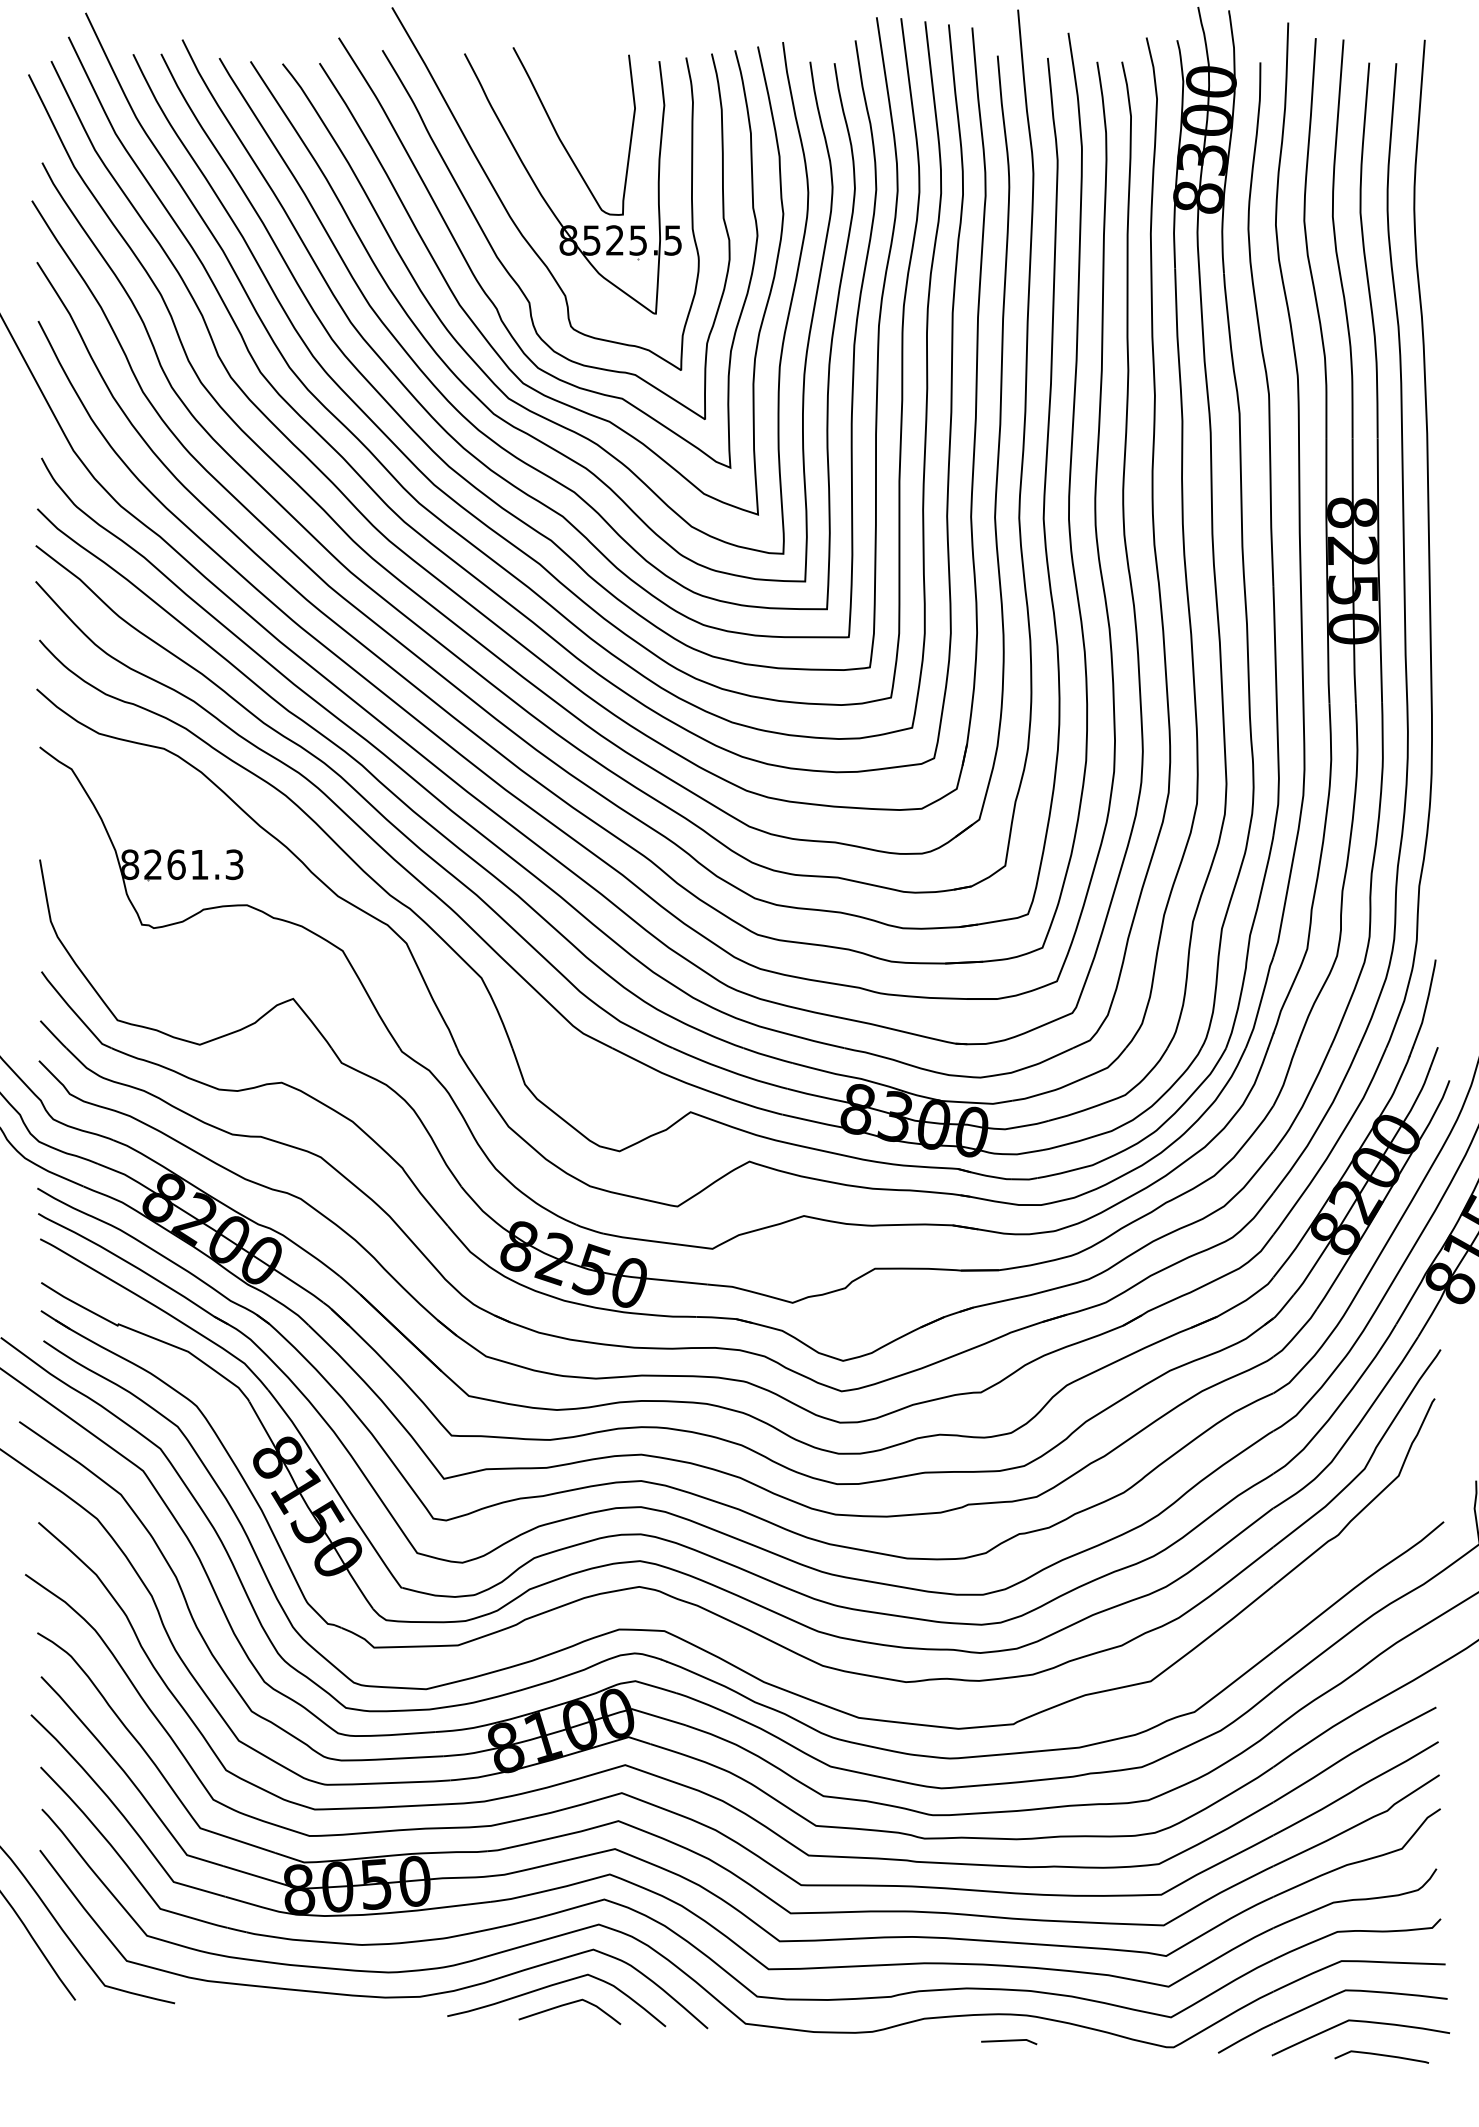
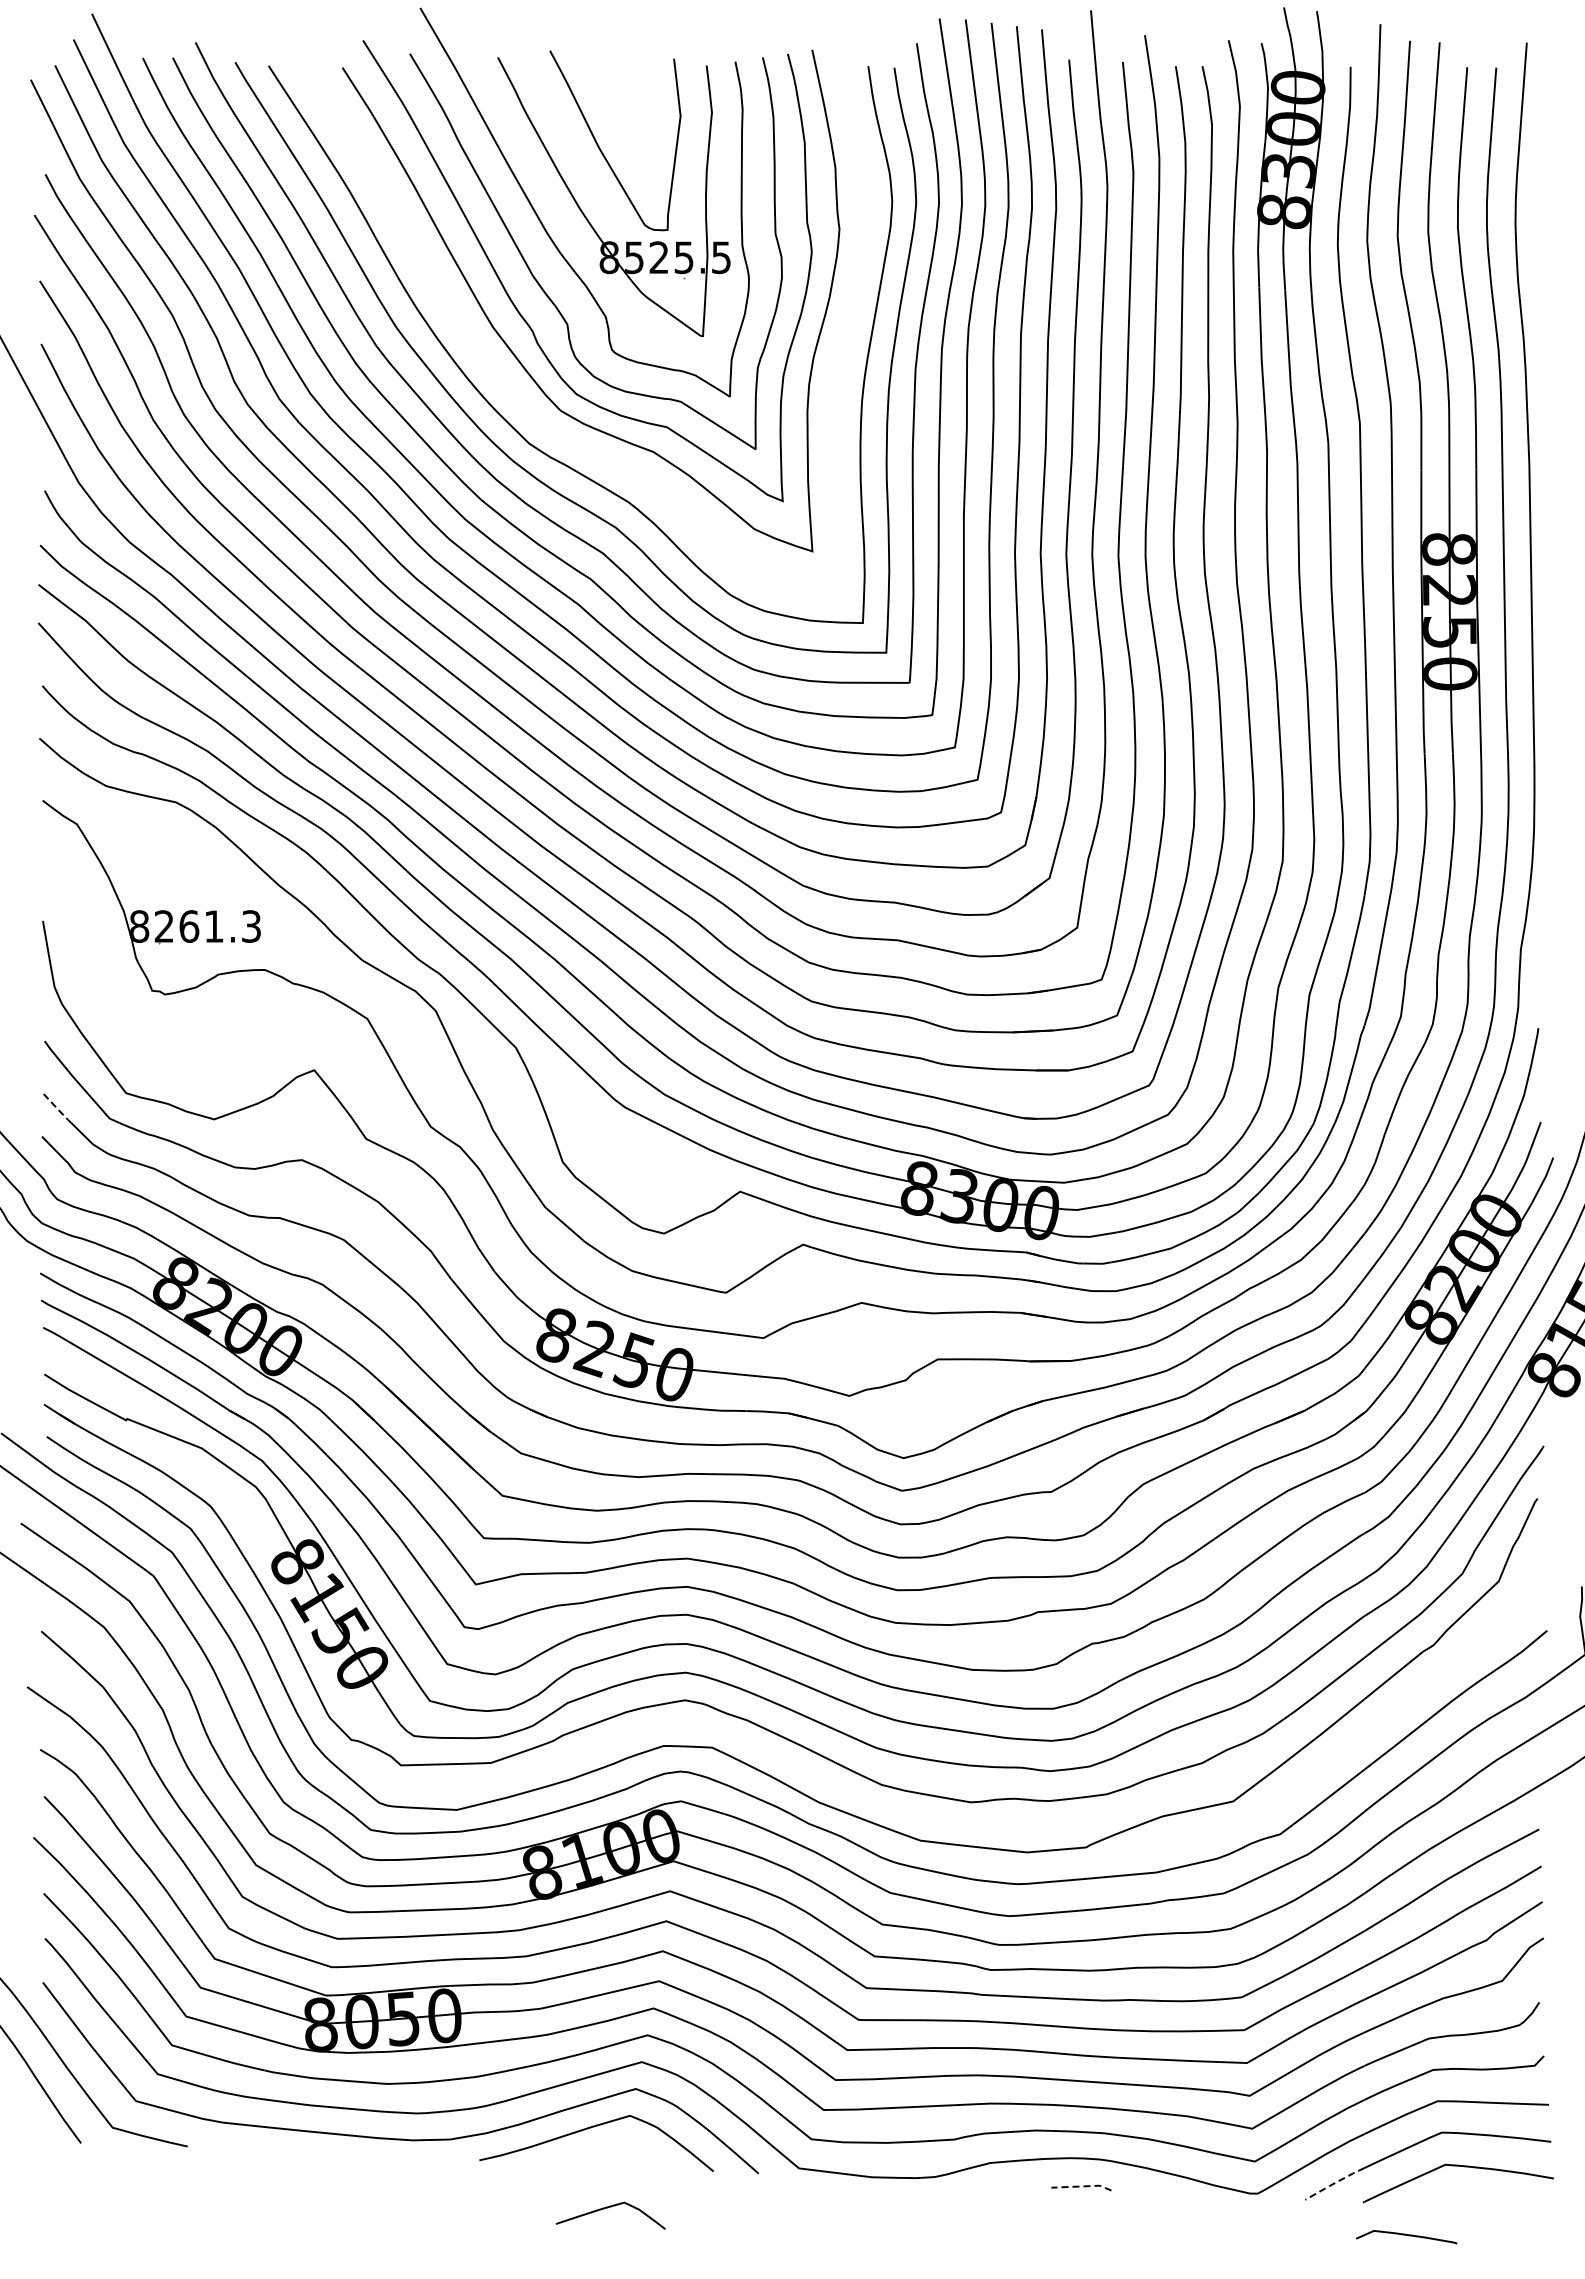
curve: (471, 356) -> (505, 382), removed
line: (53, 1035) -> (57, 1109), solid -> dashed
curve: (566, 2005) -> (607, 2208), moved
line: (1245, 2037) -> (1334, 2183), solid -> dashed
line: (1010, 2040) -> (1082, 2186), solid -> dashed
curve: (1381, 2055) -> (1406, 2235), moved

